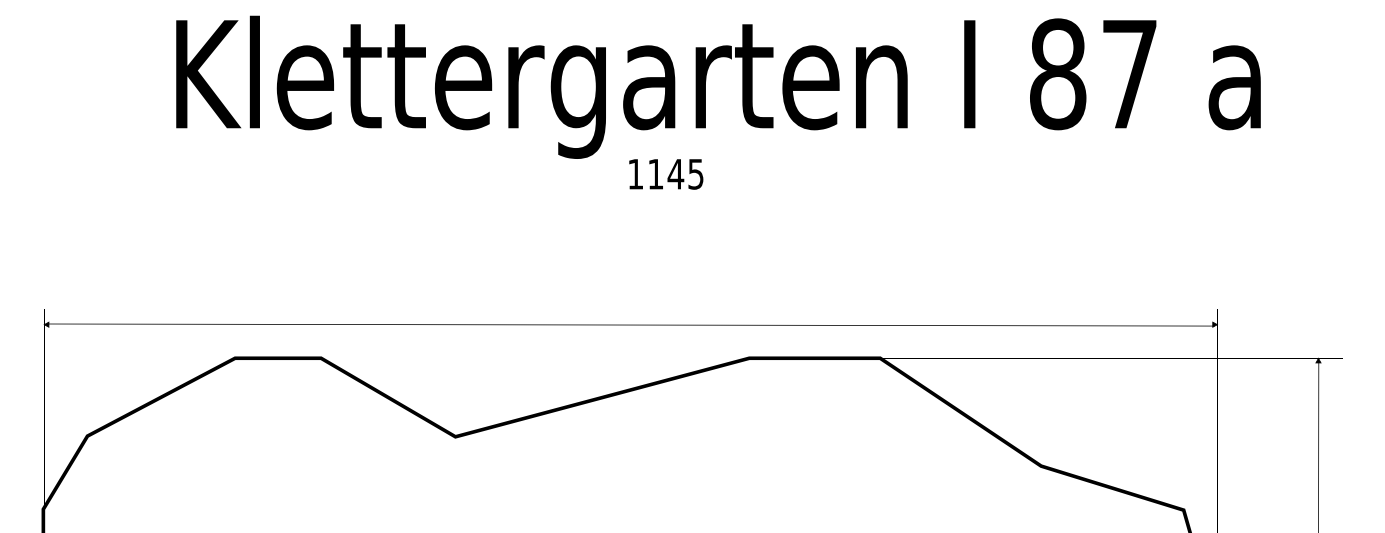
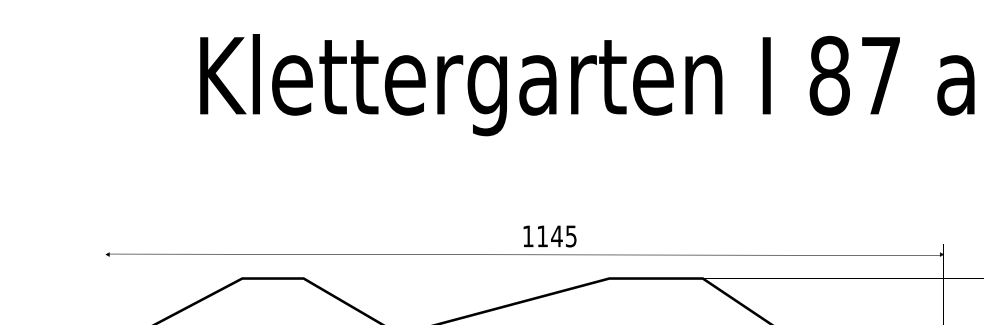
text: (666, 174) -> (550, 236), moved

